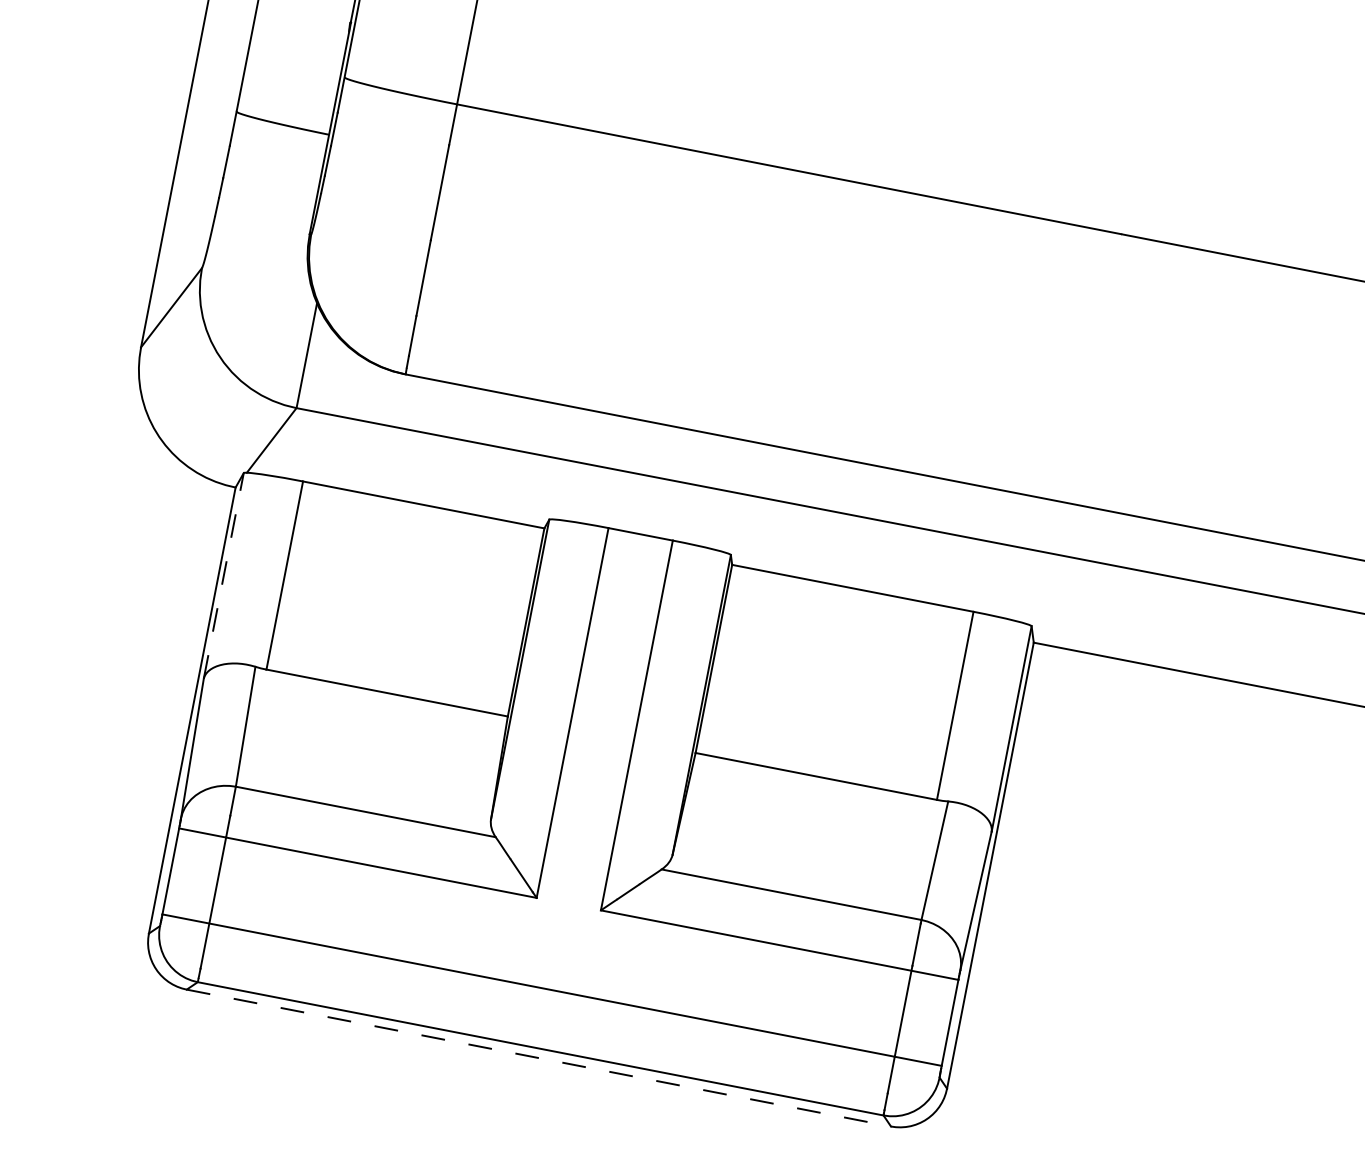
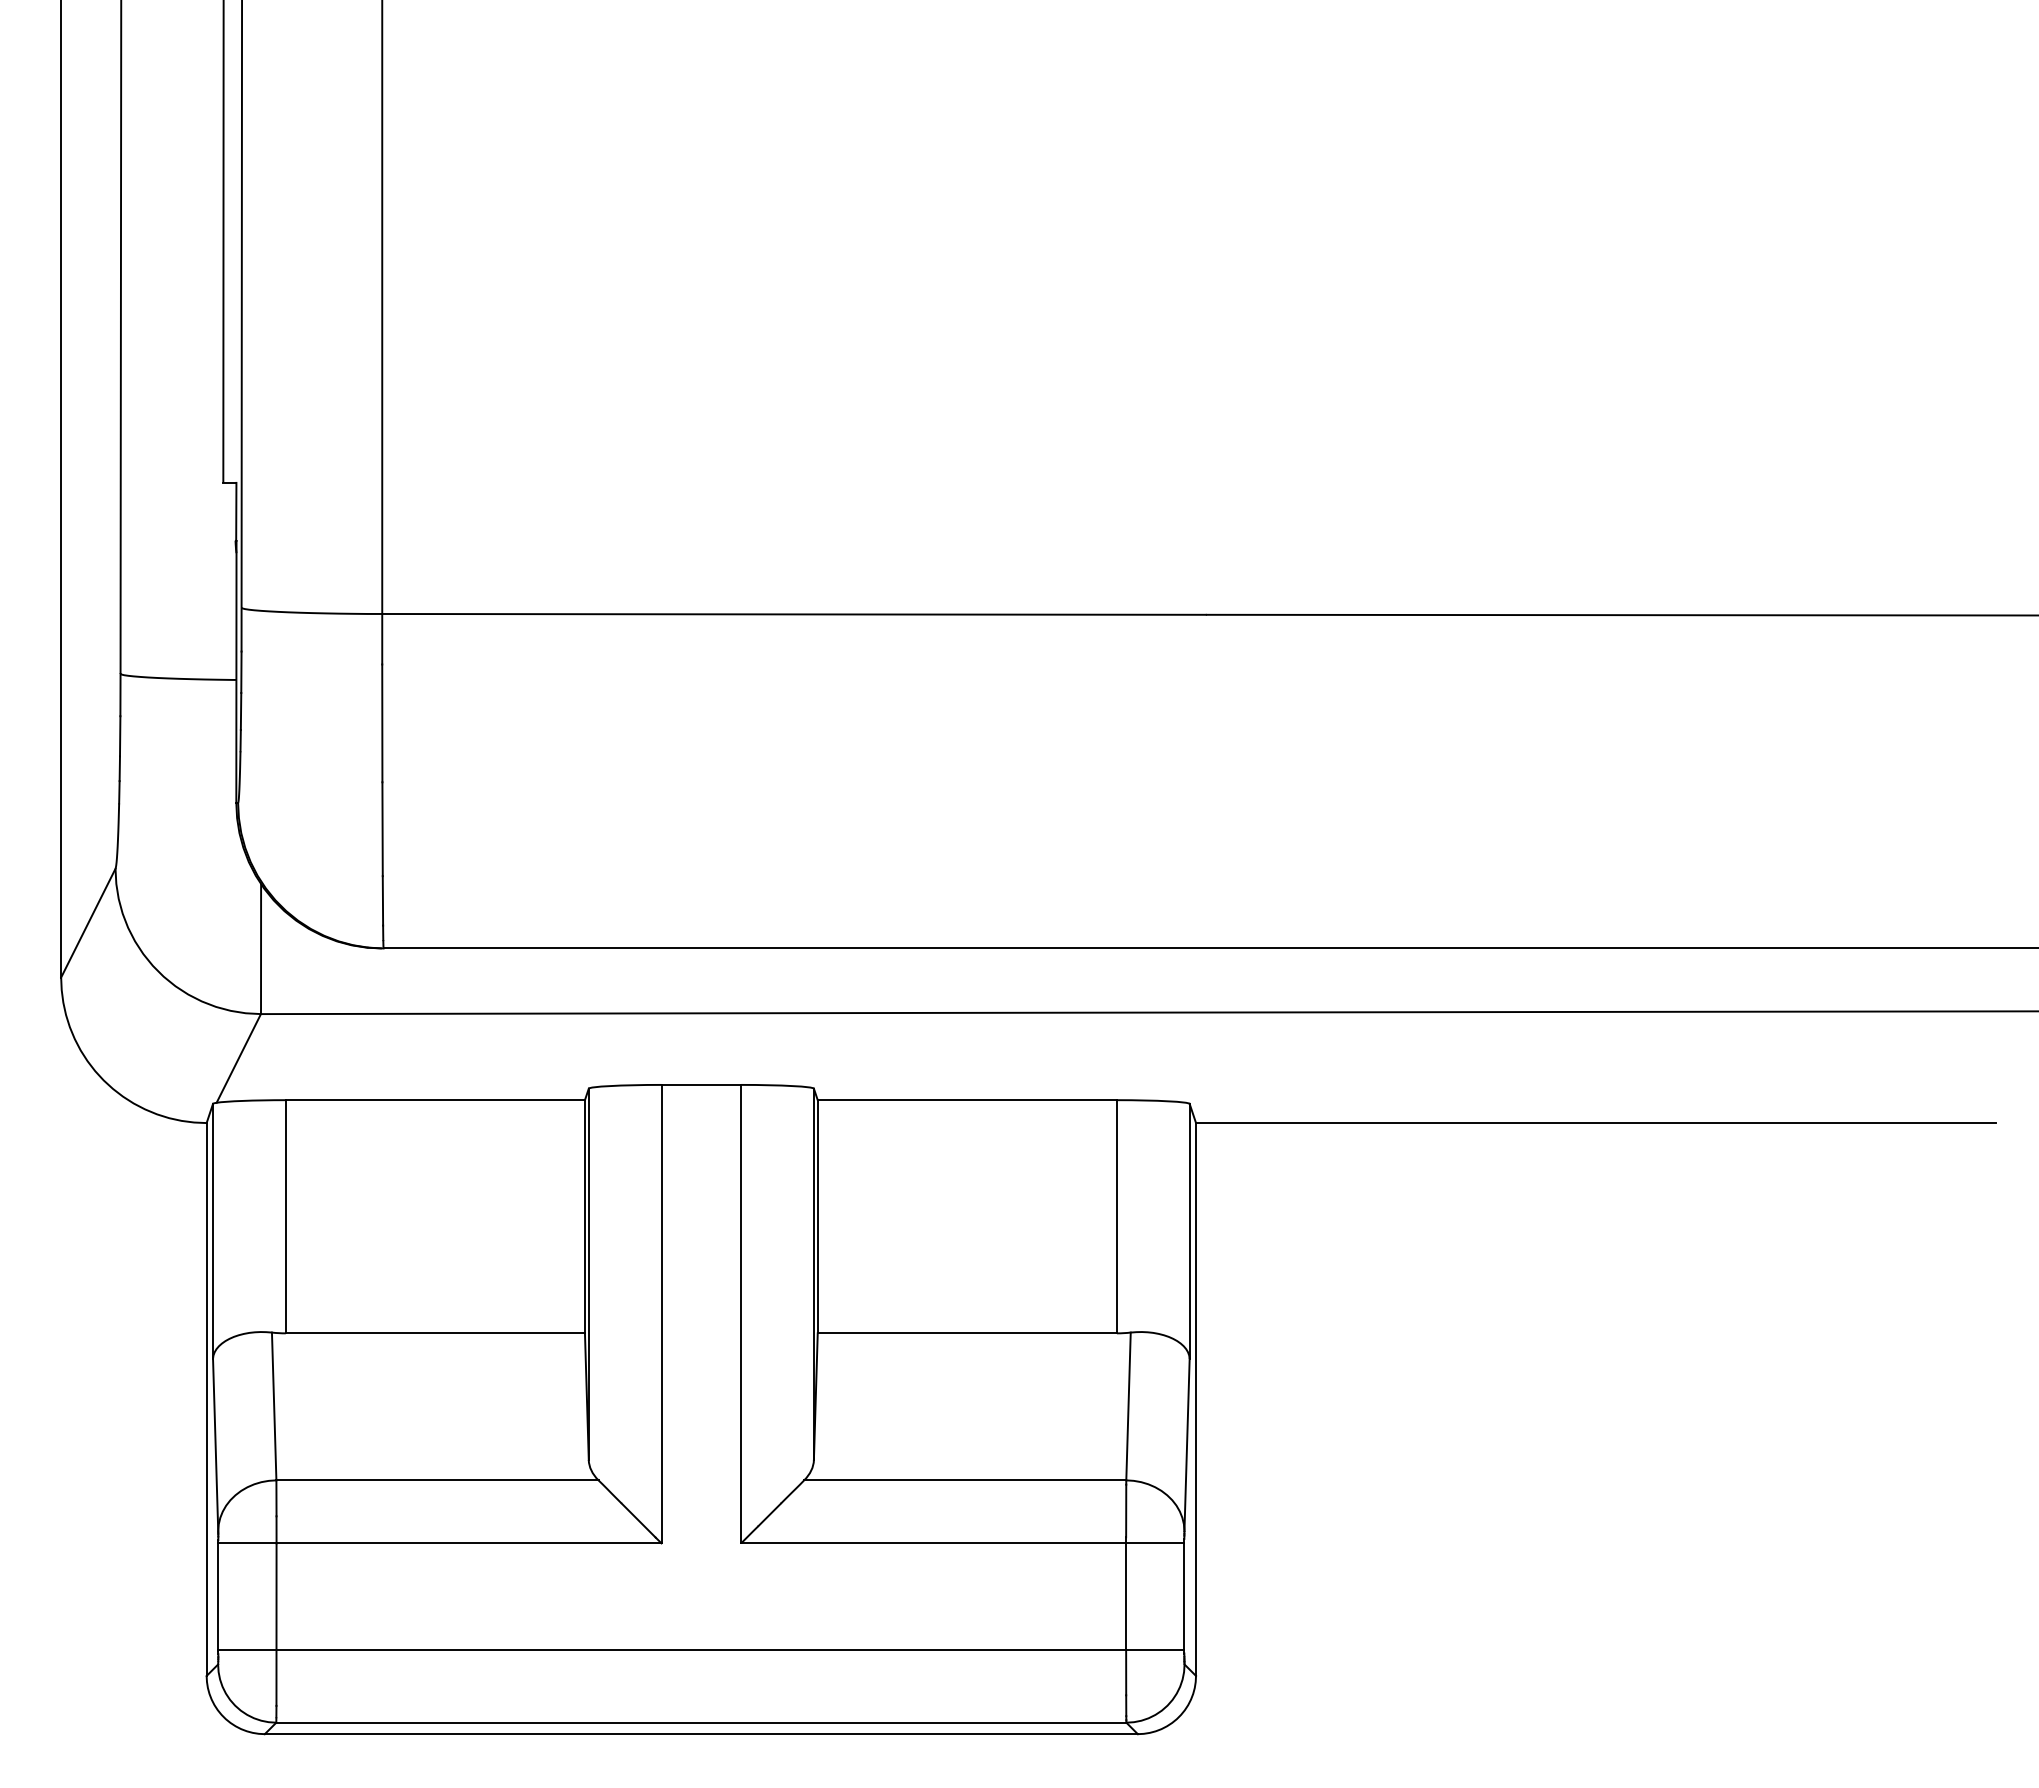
line: (224, 575) -> (213, 1230), dashed -> solid
line: (538, 1058) -> (701, 1734), dashed -> solid

